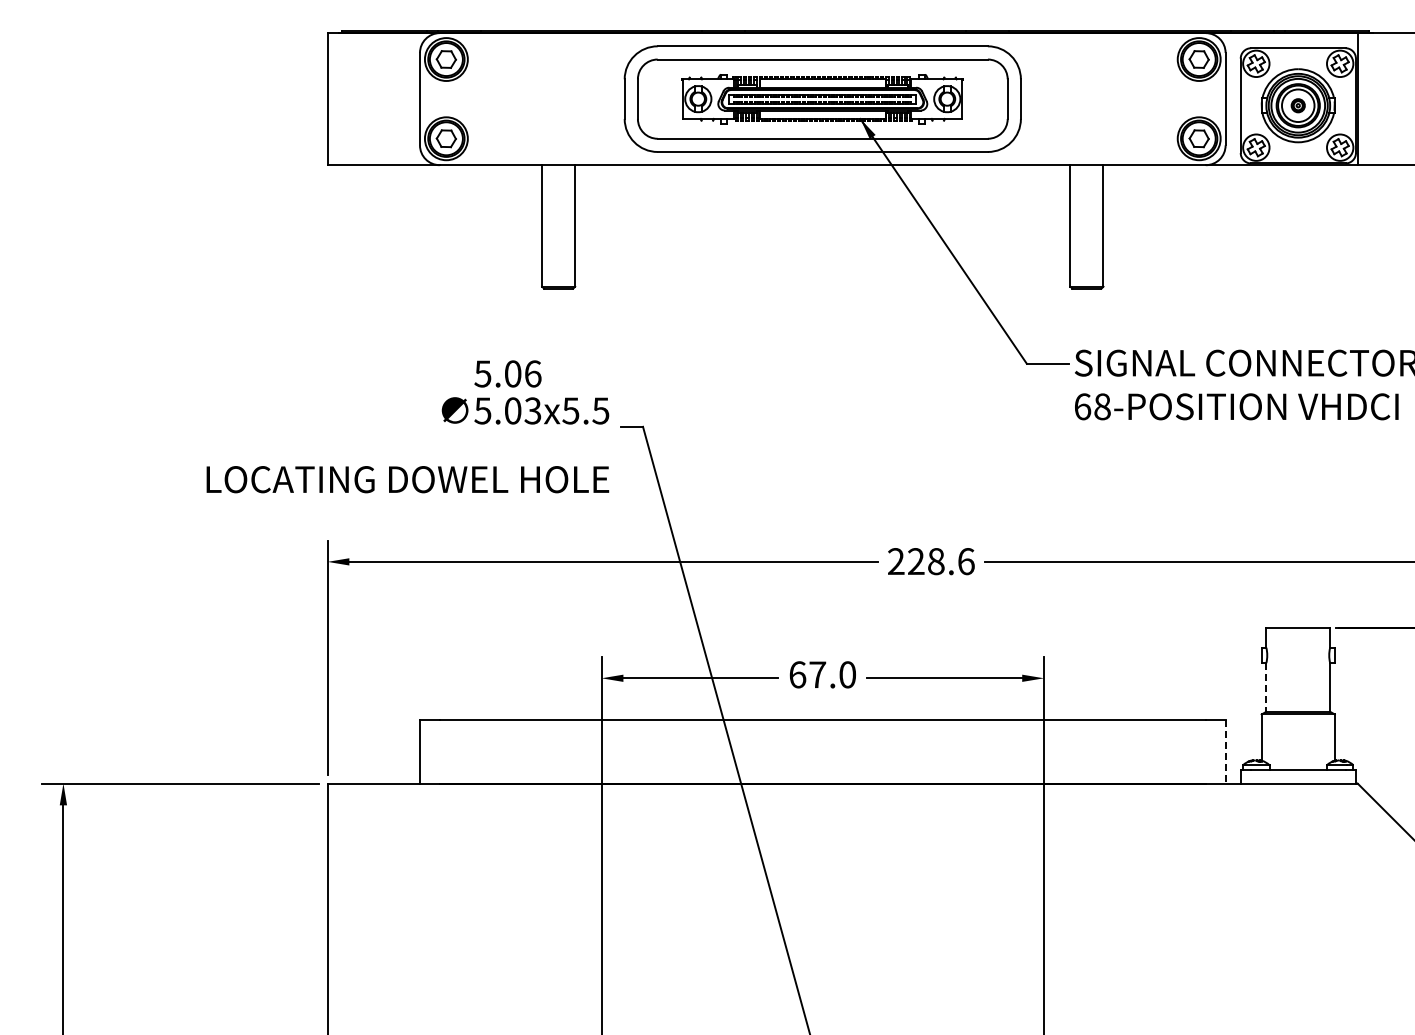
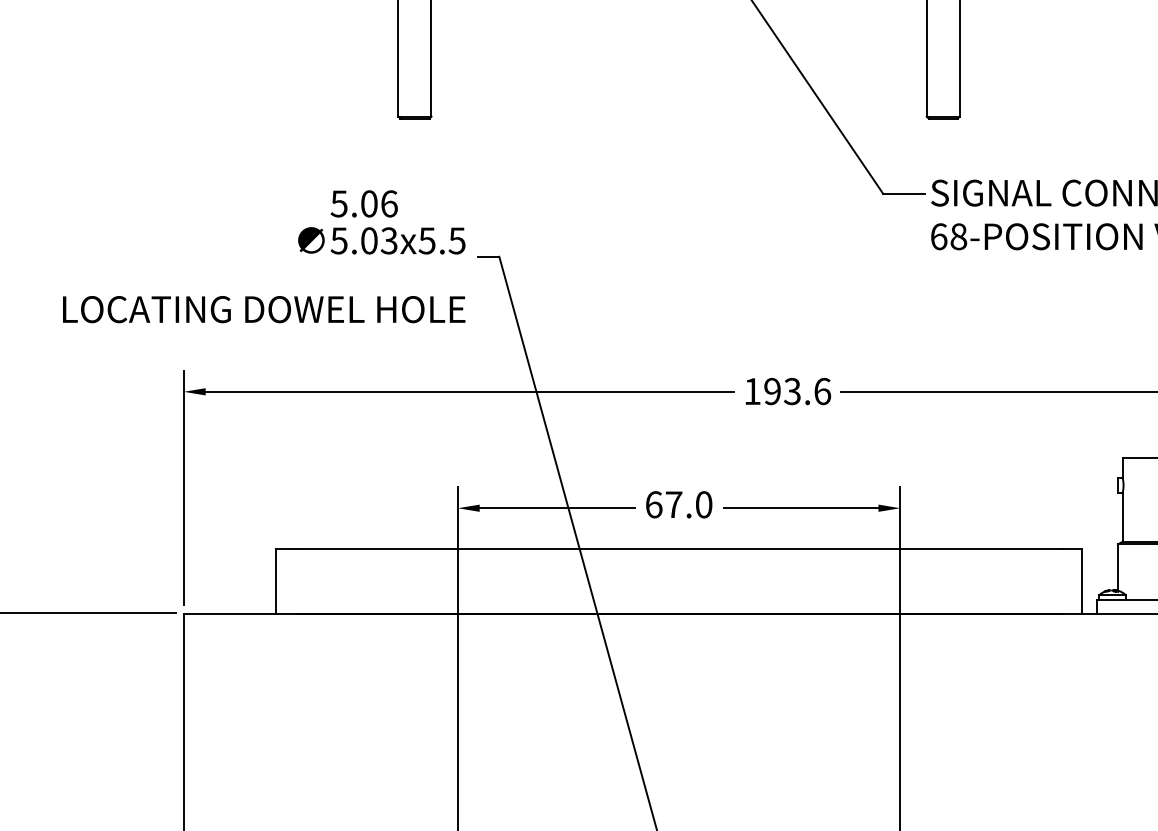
text: (916, 561) -> (772, 391), 228.6 -> 193.6
line: (1266, 687) -> (1122, 517), dashed -> solid
line: (1225, 752) -> (1081, 582), dashed -> solid

